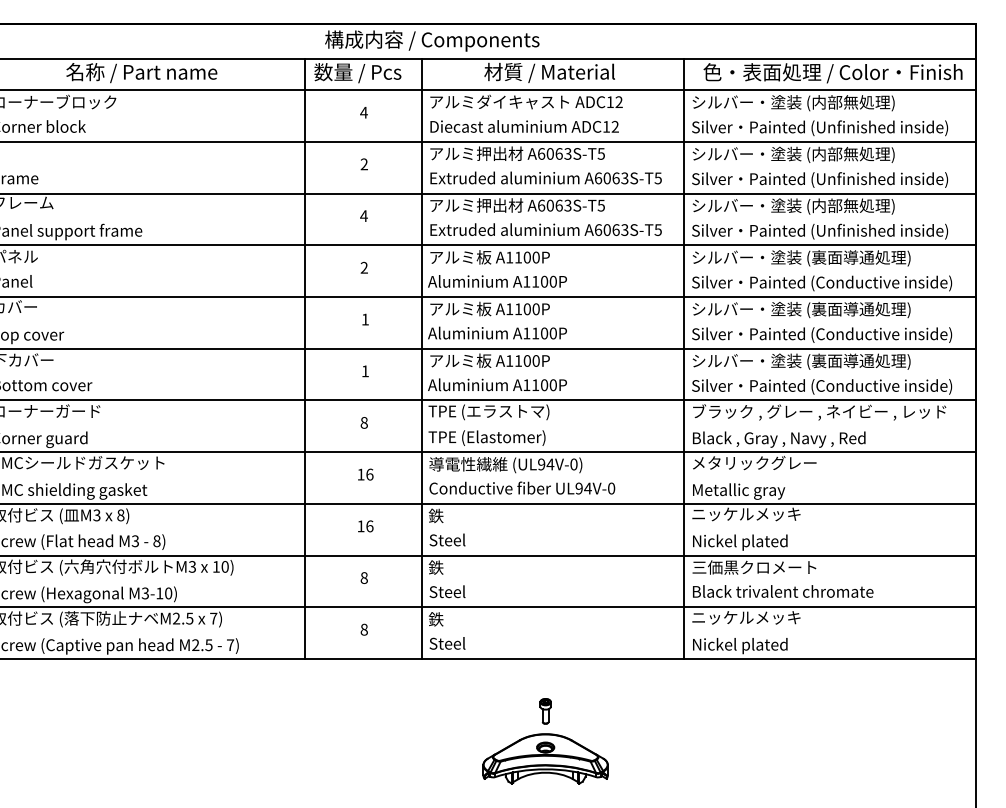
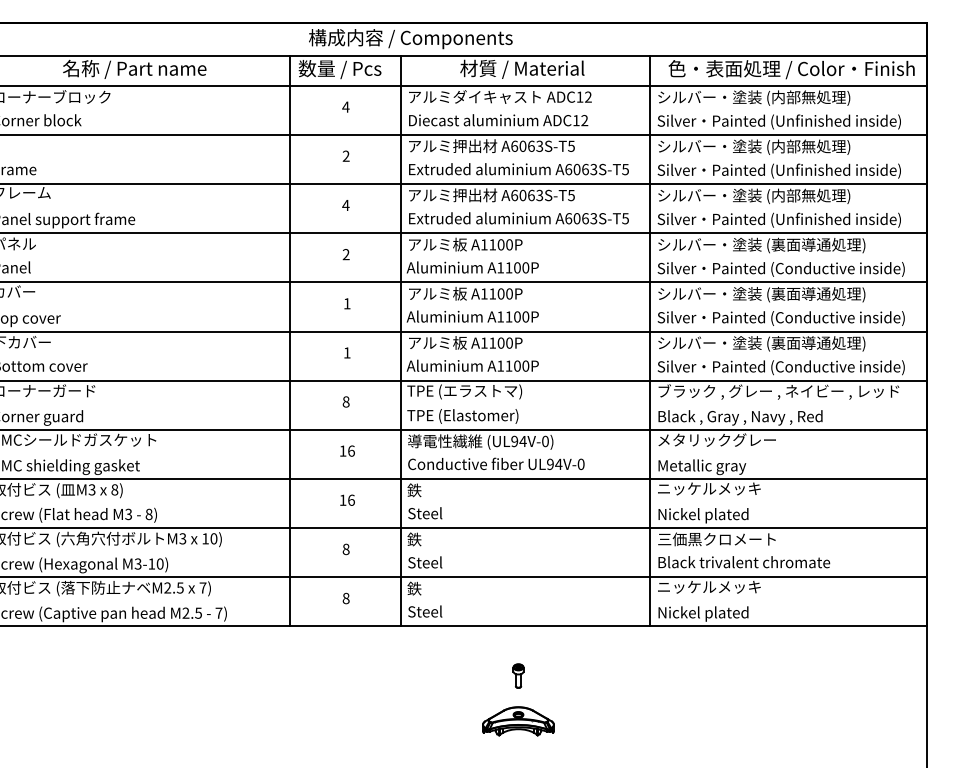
part: (545, 758) -> (518, 720), size x0.6

